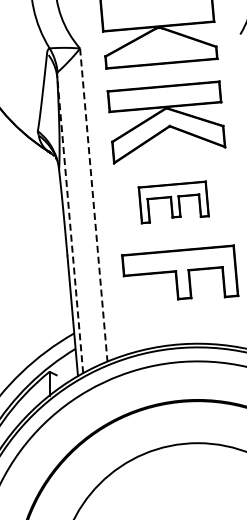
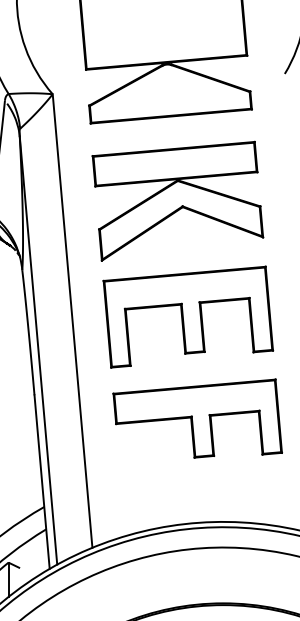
part: (173, 202) -> (188, 317), size x1.67
line: (93, 205) -> (72, 321), dashed -> solid
line: (70, 224) -> (38, 349), dashed -> solid

